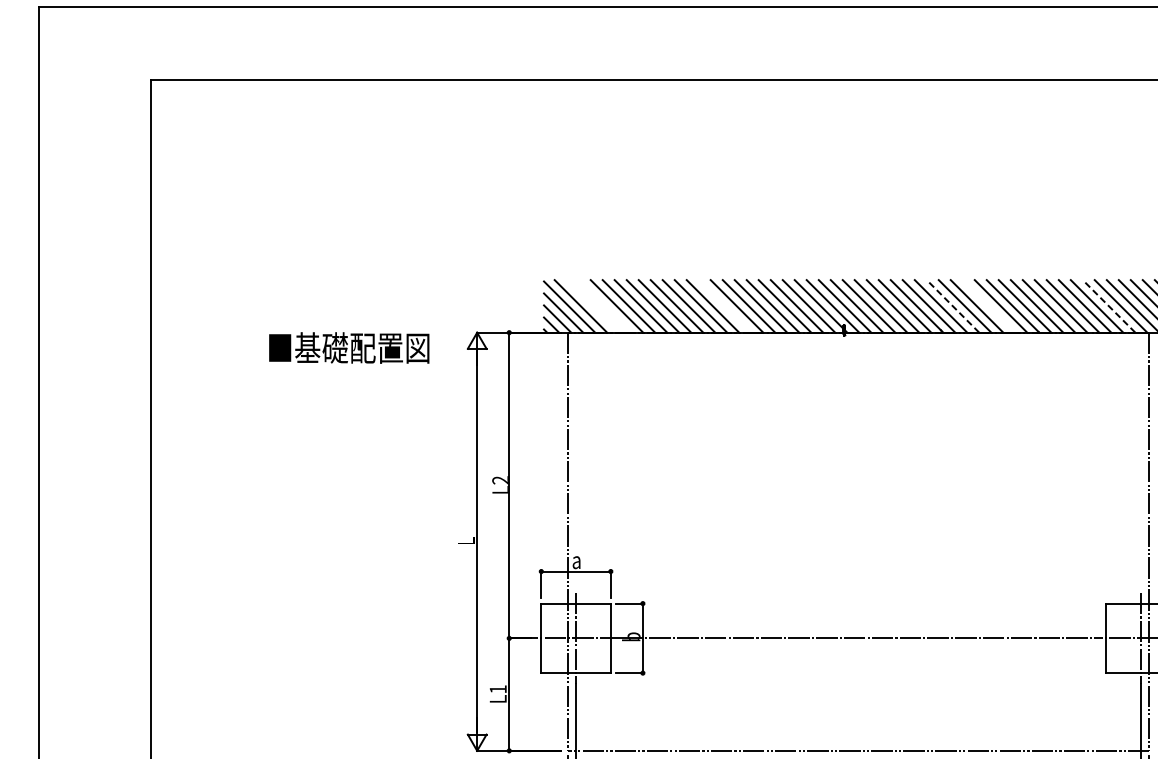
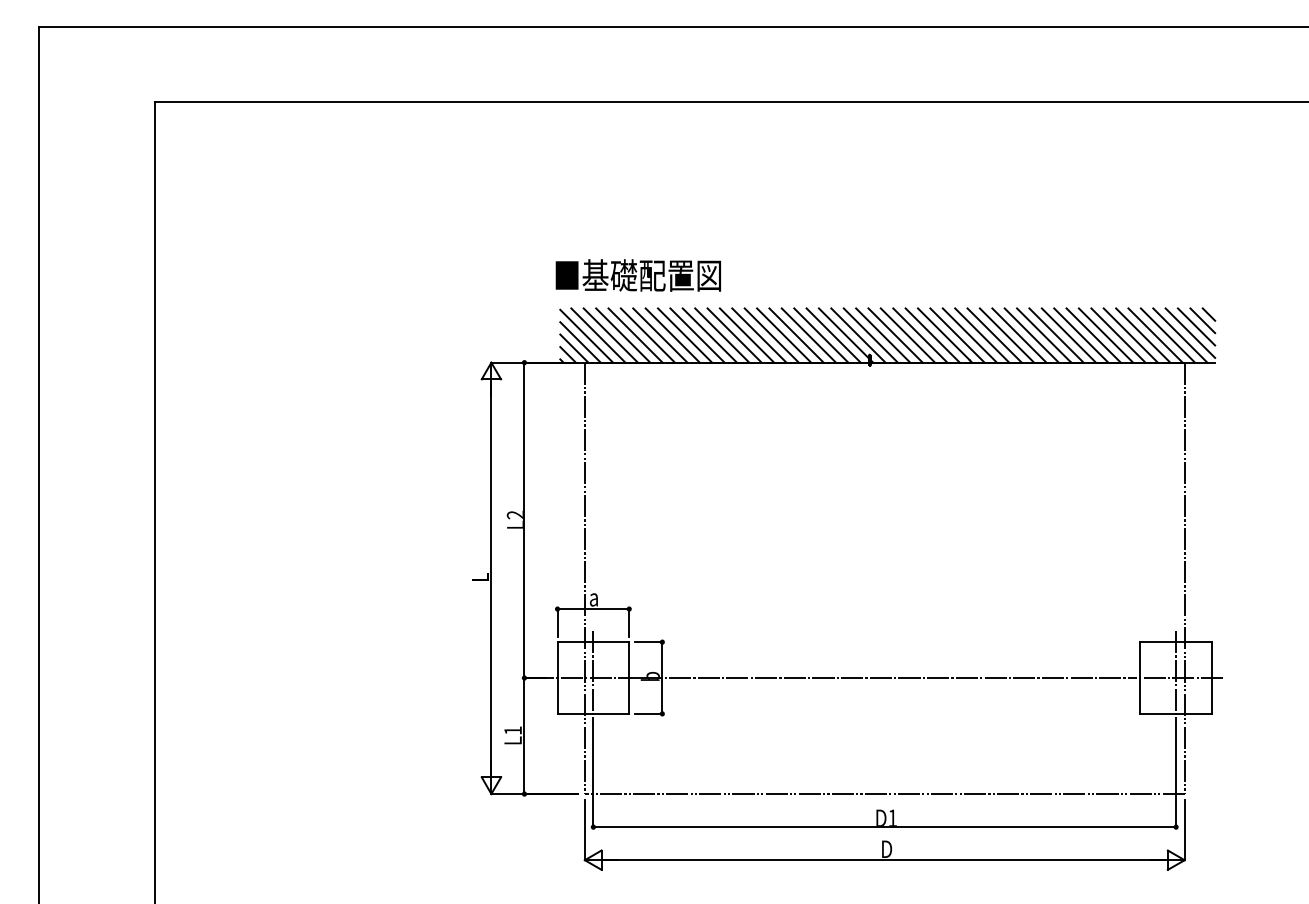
line: (592, 306) -> (610, 335), added
line: (605, 306) -> (623, 335), added
line: (724, 306) -> (746, 335), added
line: (952, 306) -> (981, 335), dashed -> solid
line: (989, 306) -> (1019, 335), added
line: (1108, 306) -> (1142, 335), dashed -> solid
text: (348, 348) -> (637, 275), moved

